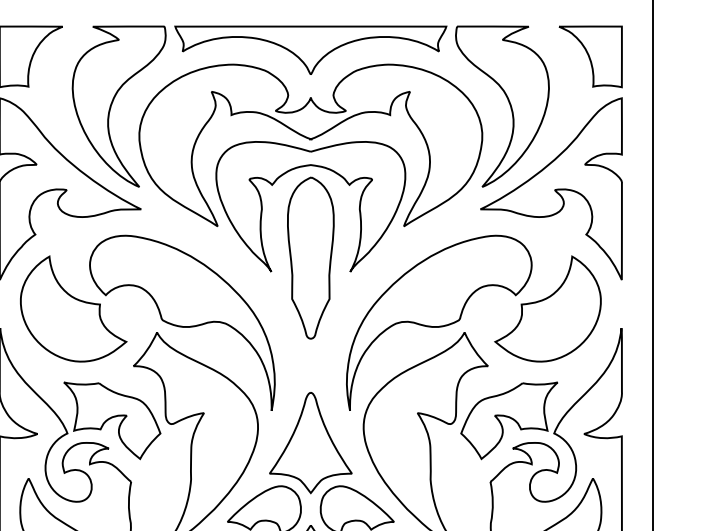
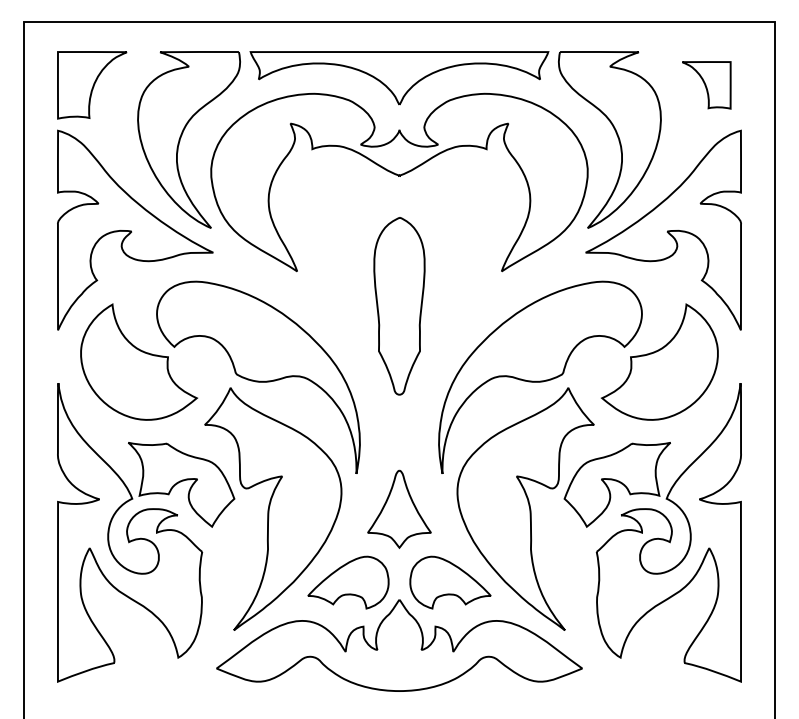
part: (590, 57) -> (706, 85), size x0.7
part: (304, 167) -> (392, 206), removed
part: (310, 443) -> (399, 509), size x0.7

